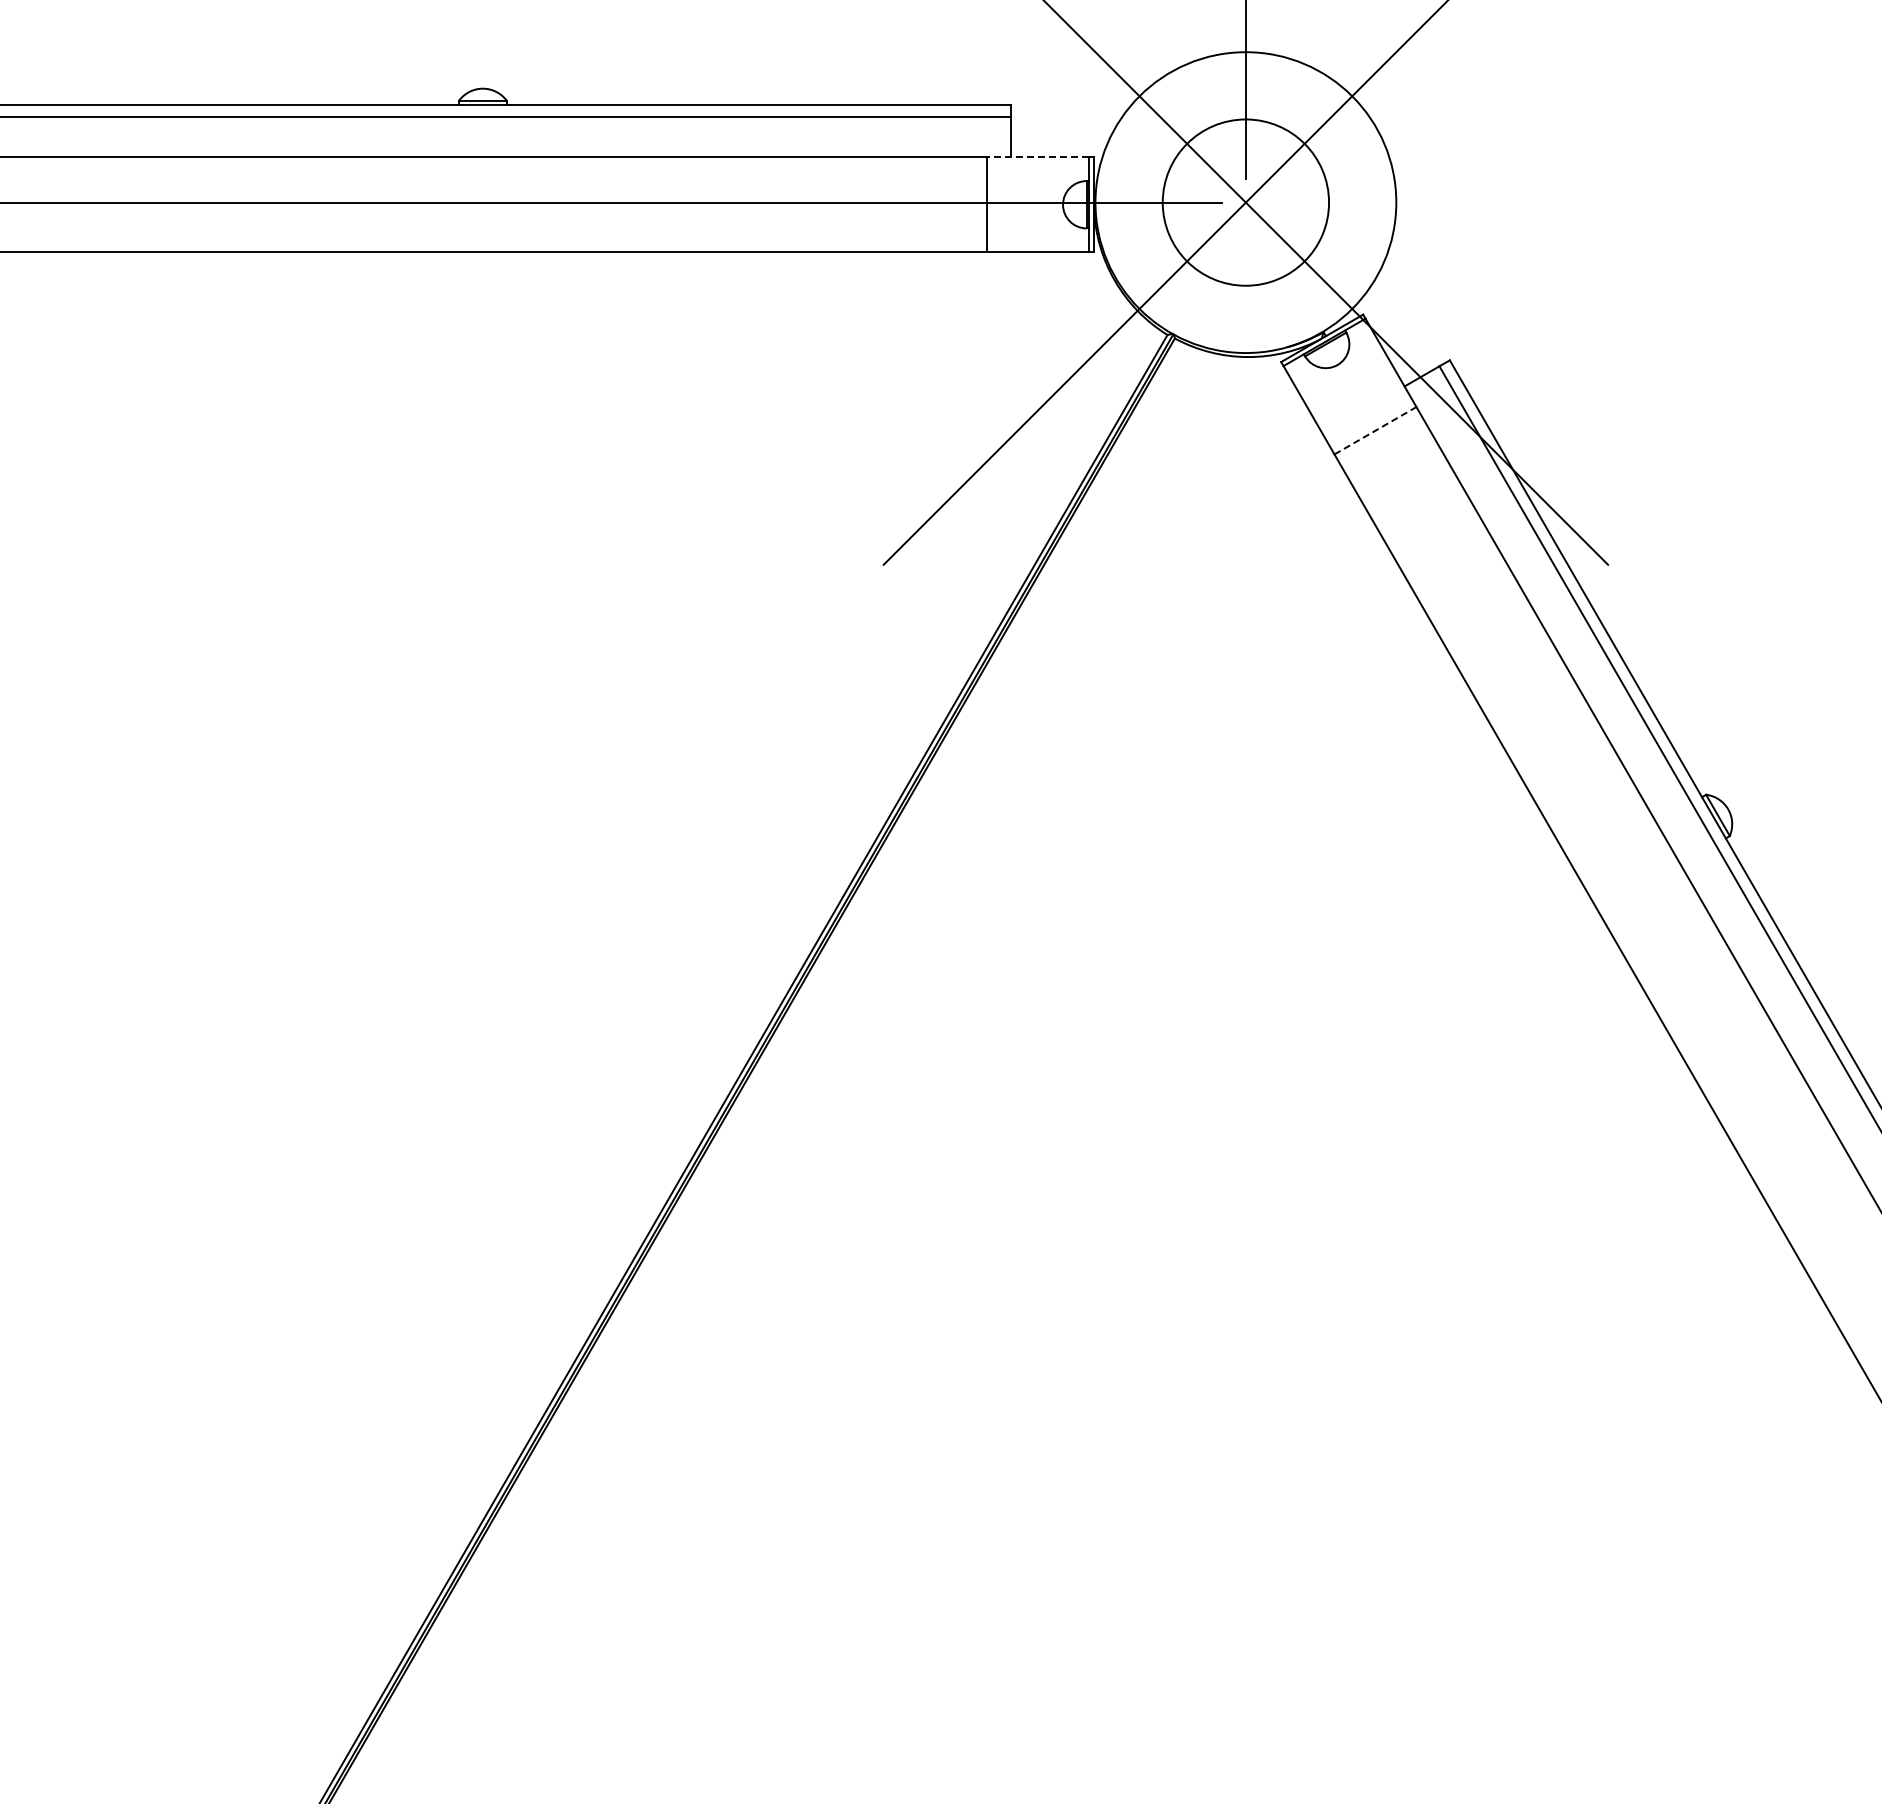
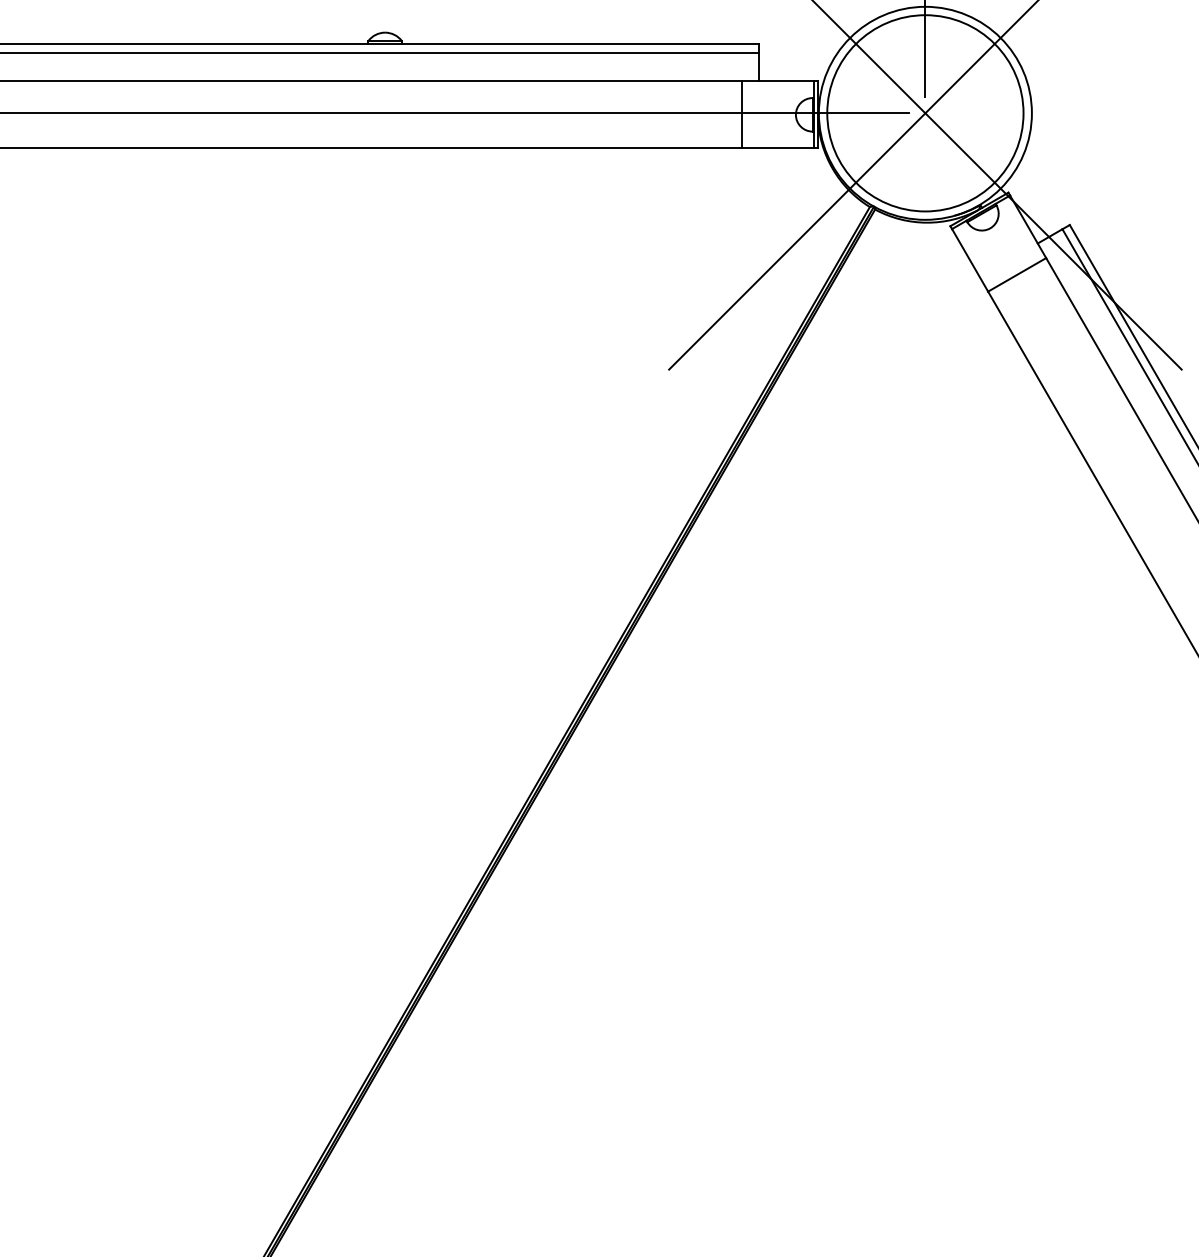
line: (1038, 157) -> (778, 81), dashed -> solid
circle: (1245, 202) -> (925, 113), size x1.67
line: (1375, 430) -> (1017, 274), dashed -> solid

